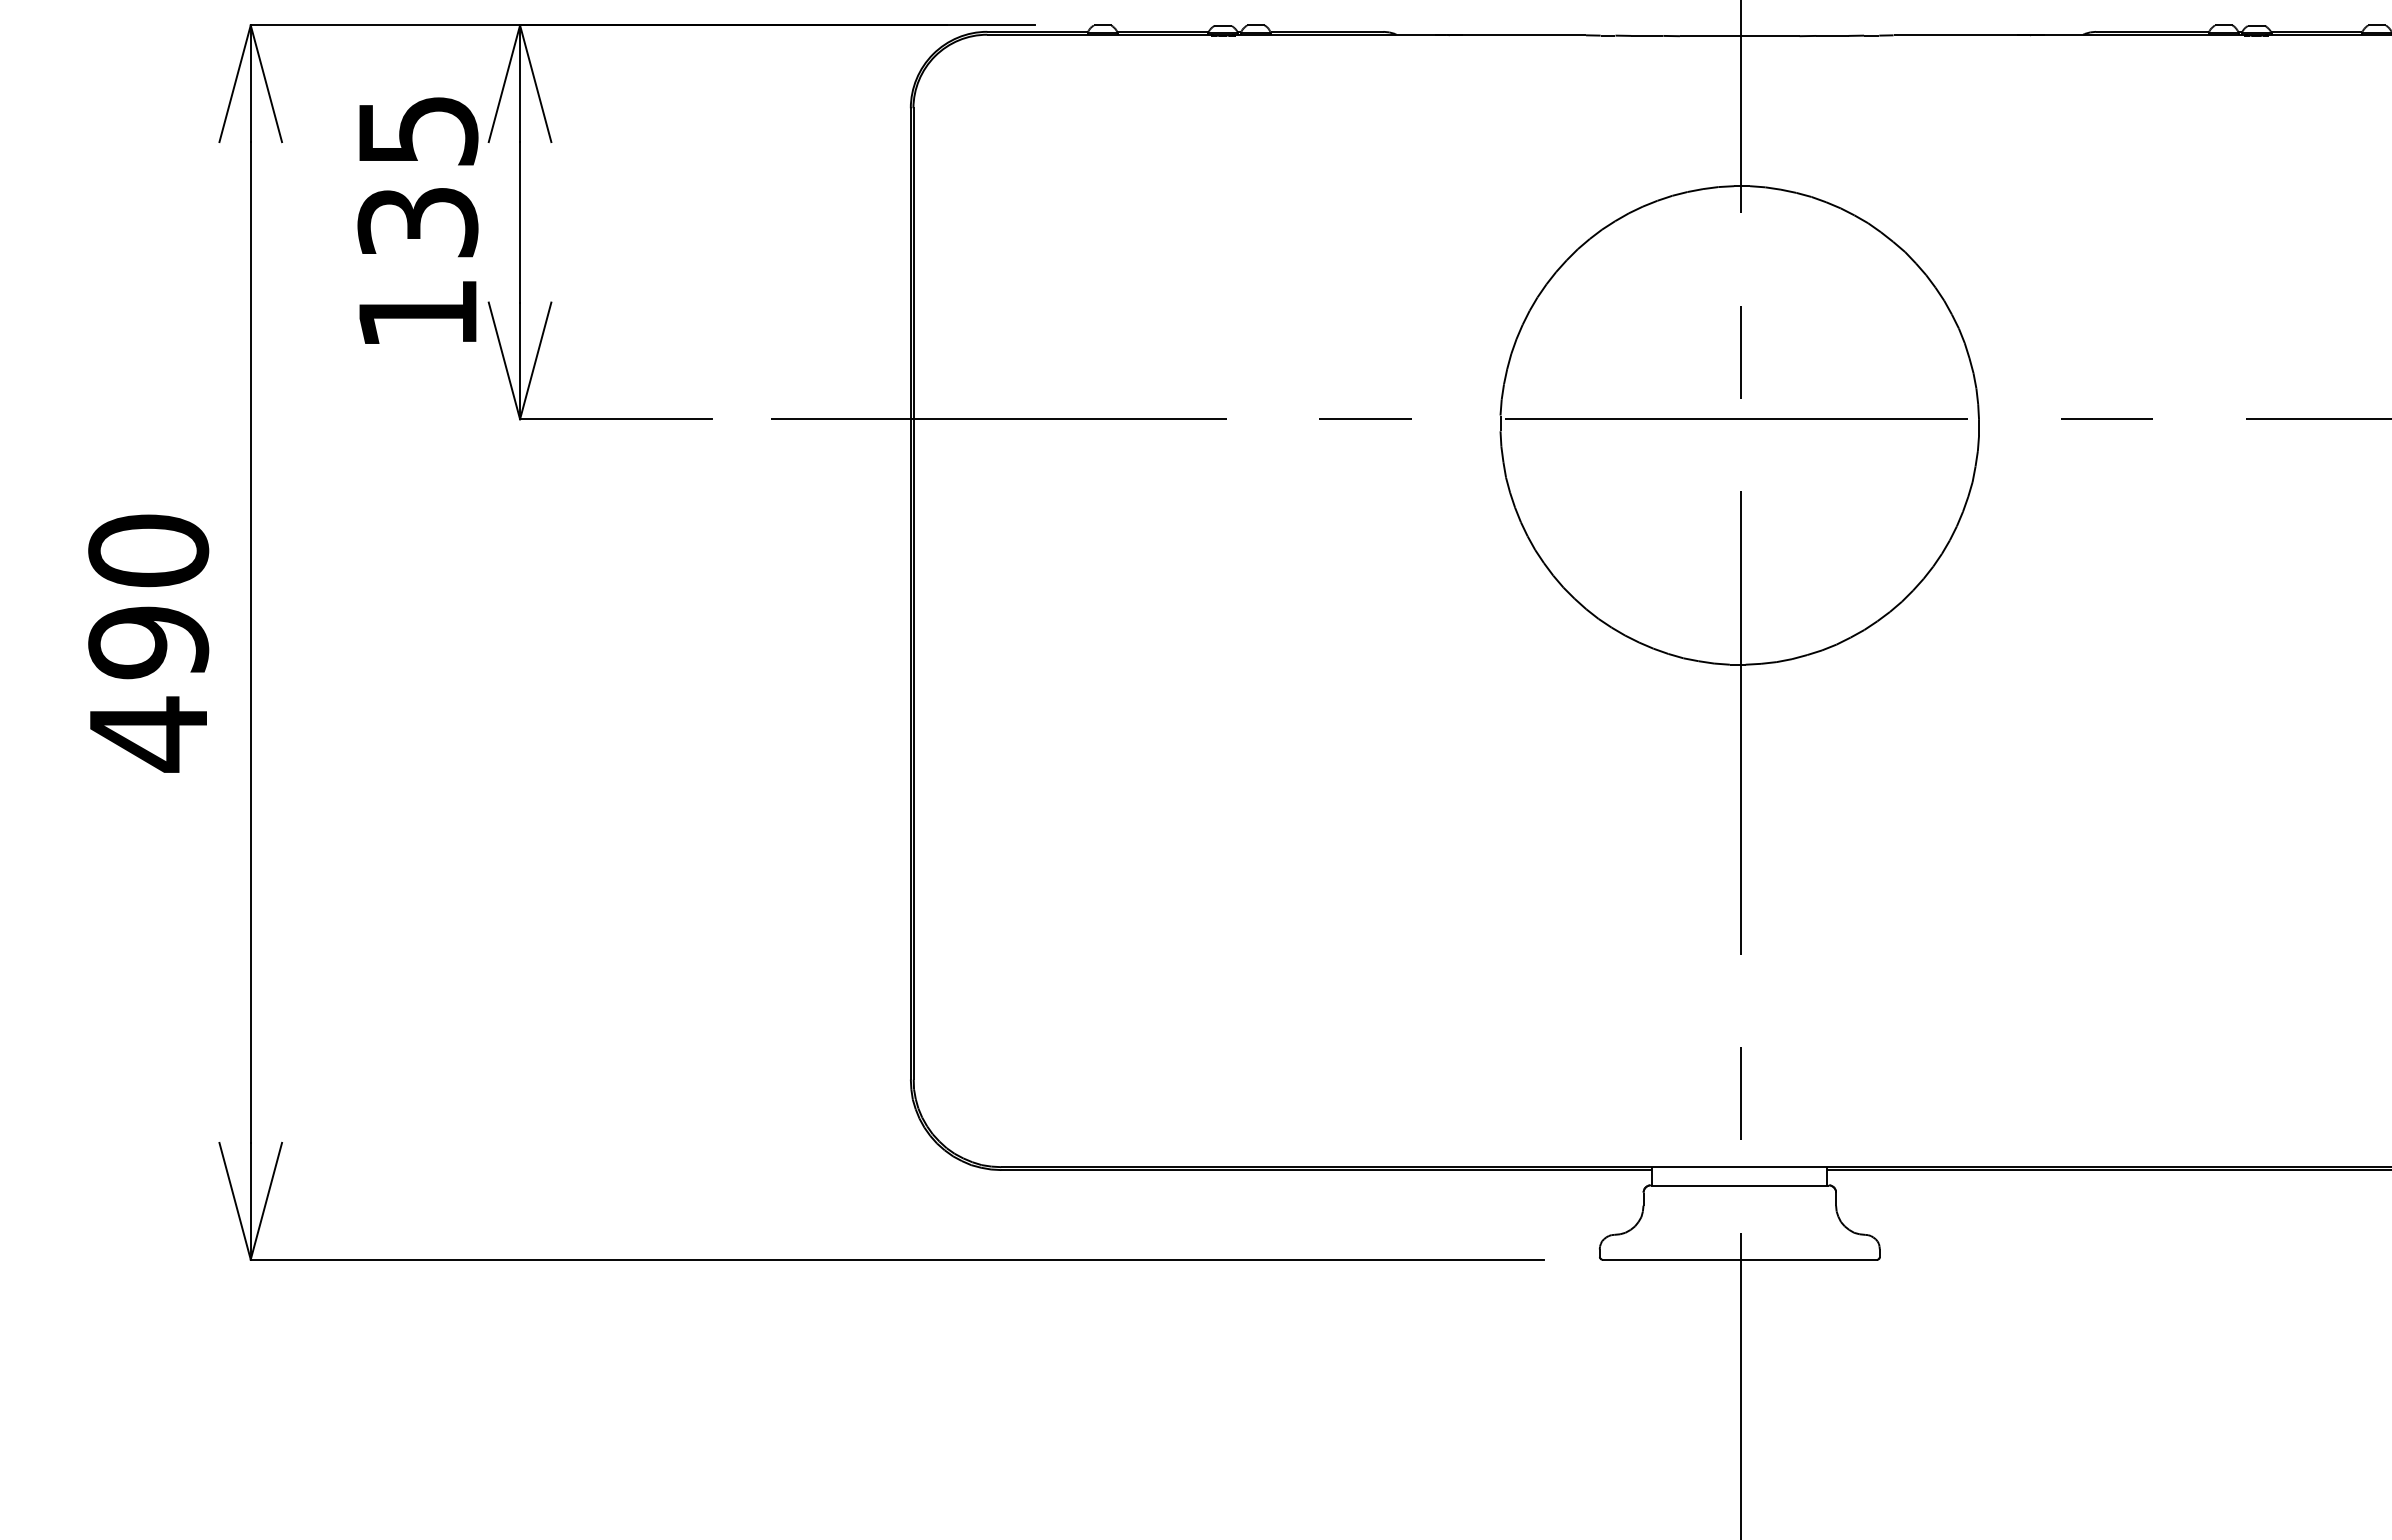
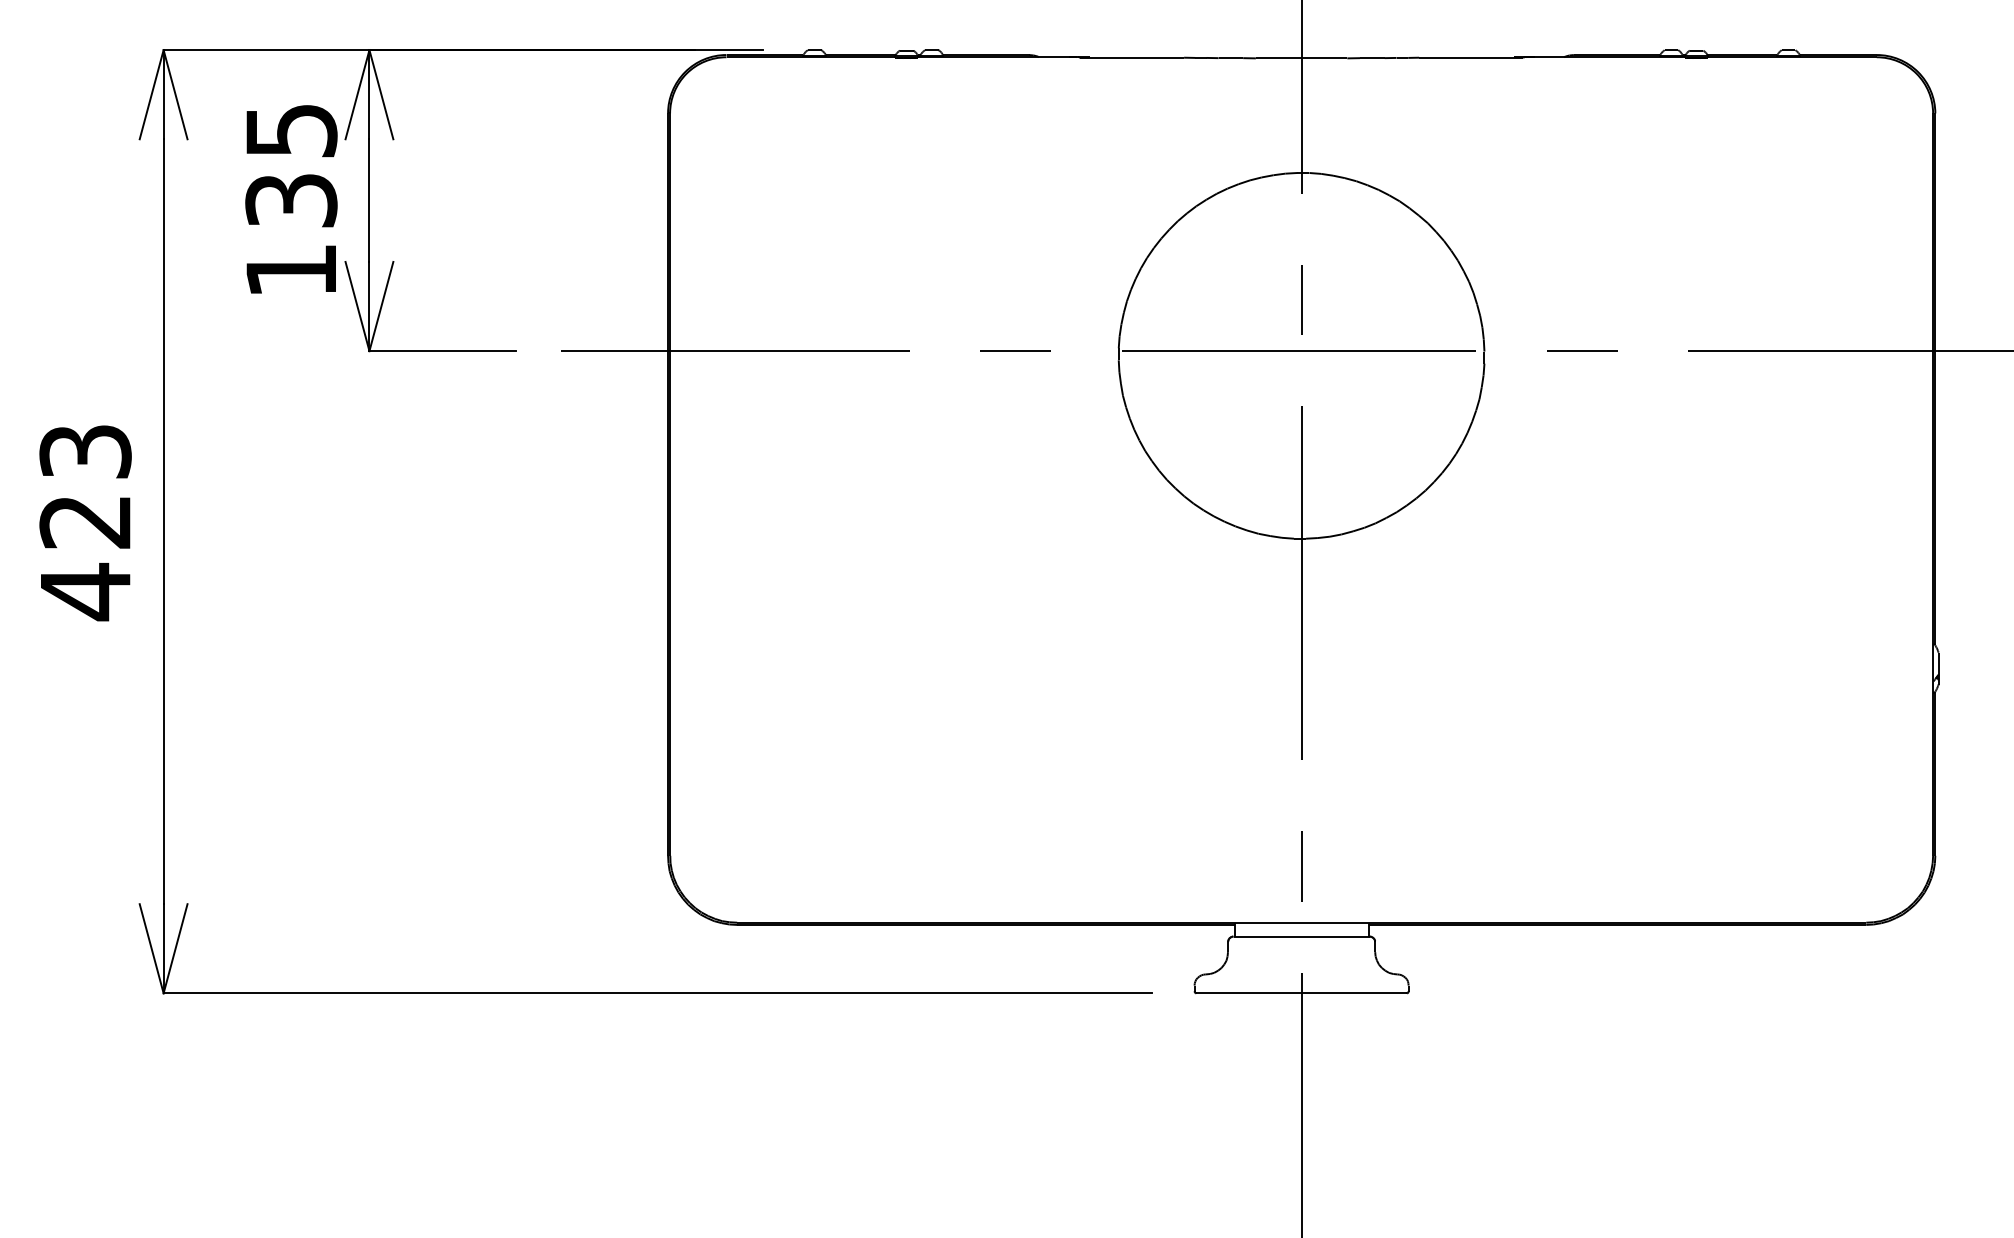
text: (148, 596) -> (85, 486), 490 -> 423

